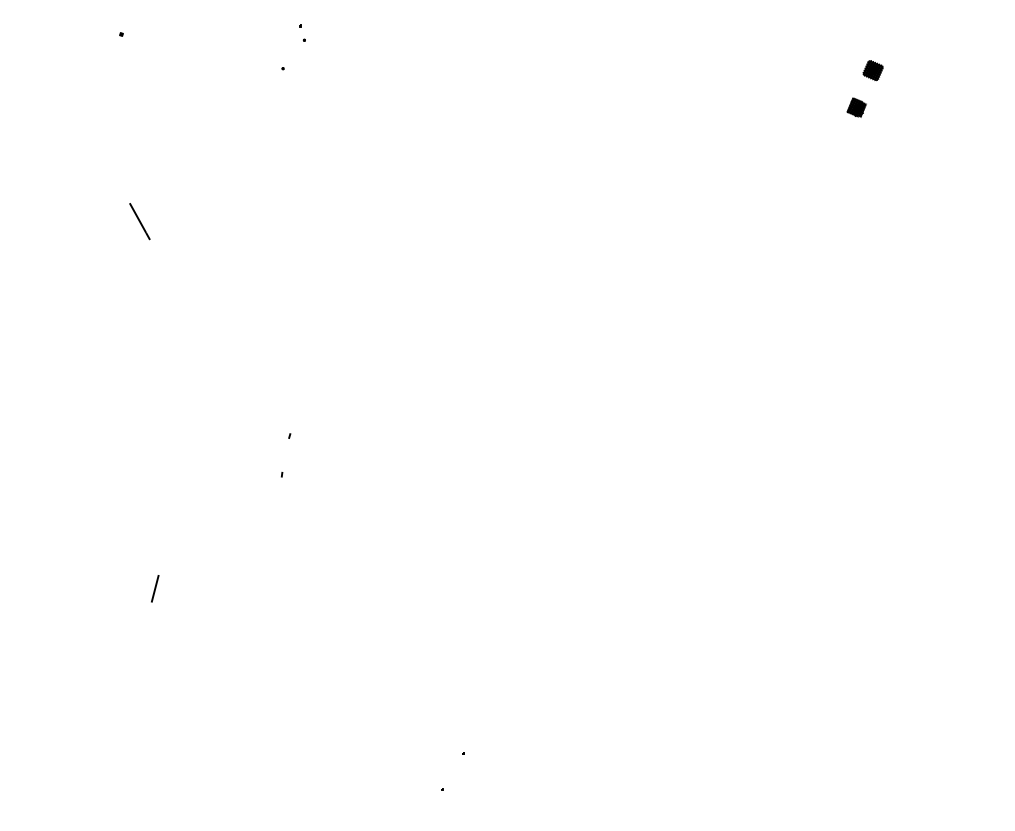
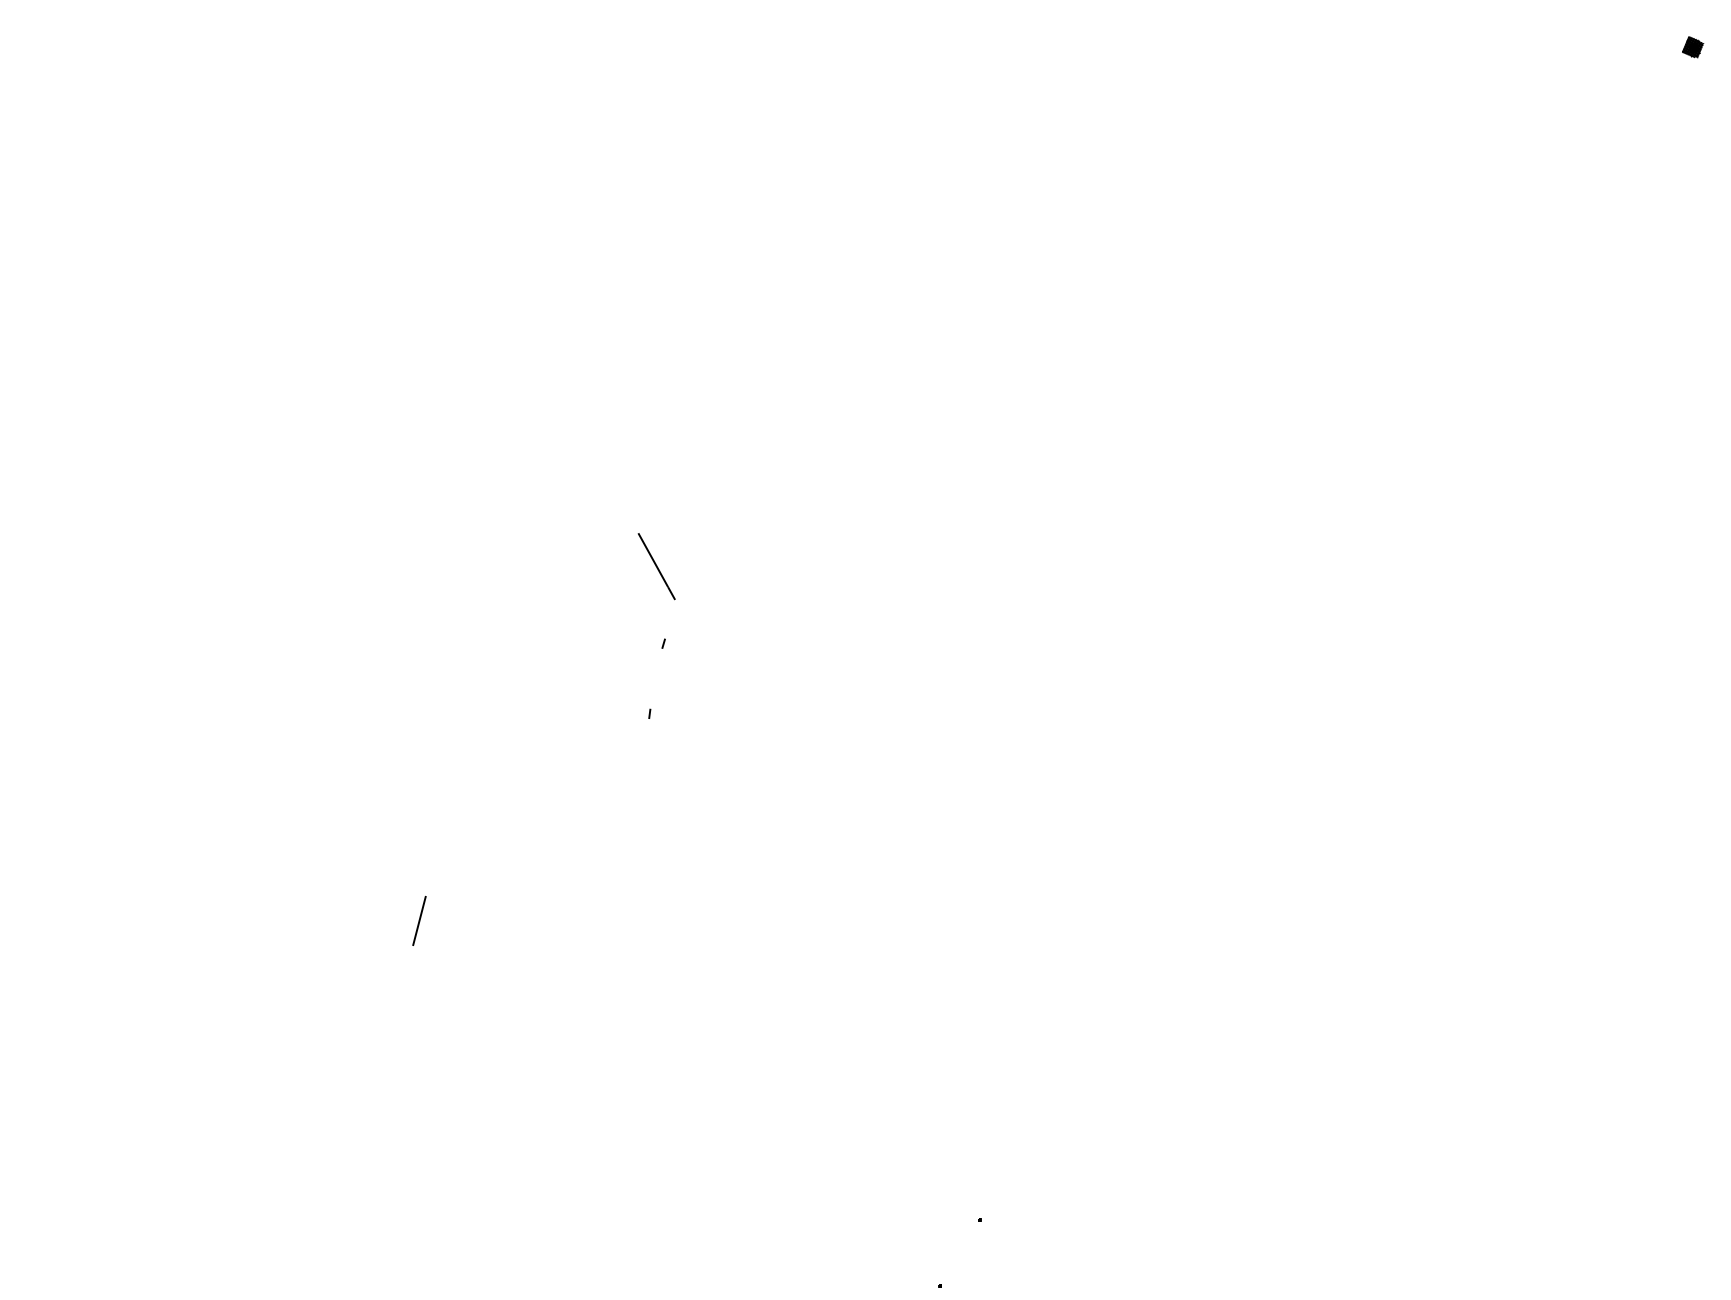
part: (856, 107) -> (1692, 47), size x0.6
line: (139, 221) -> (656, 566), moved

